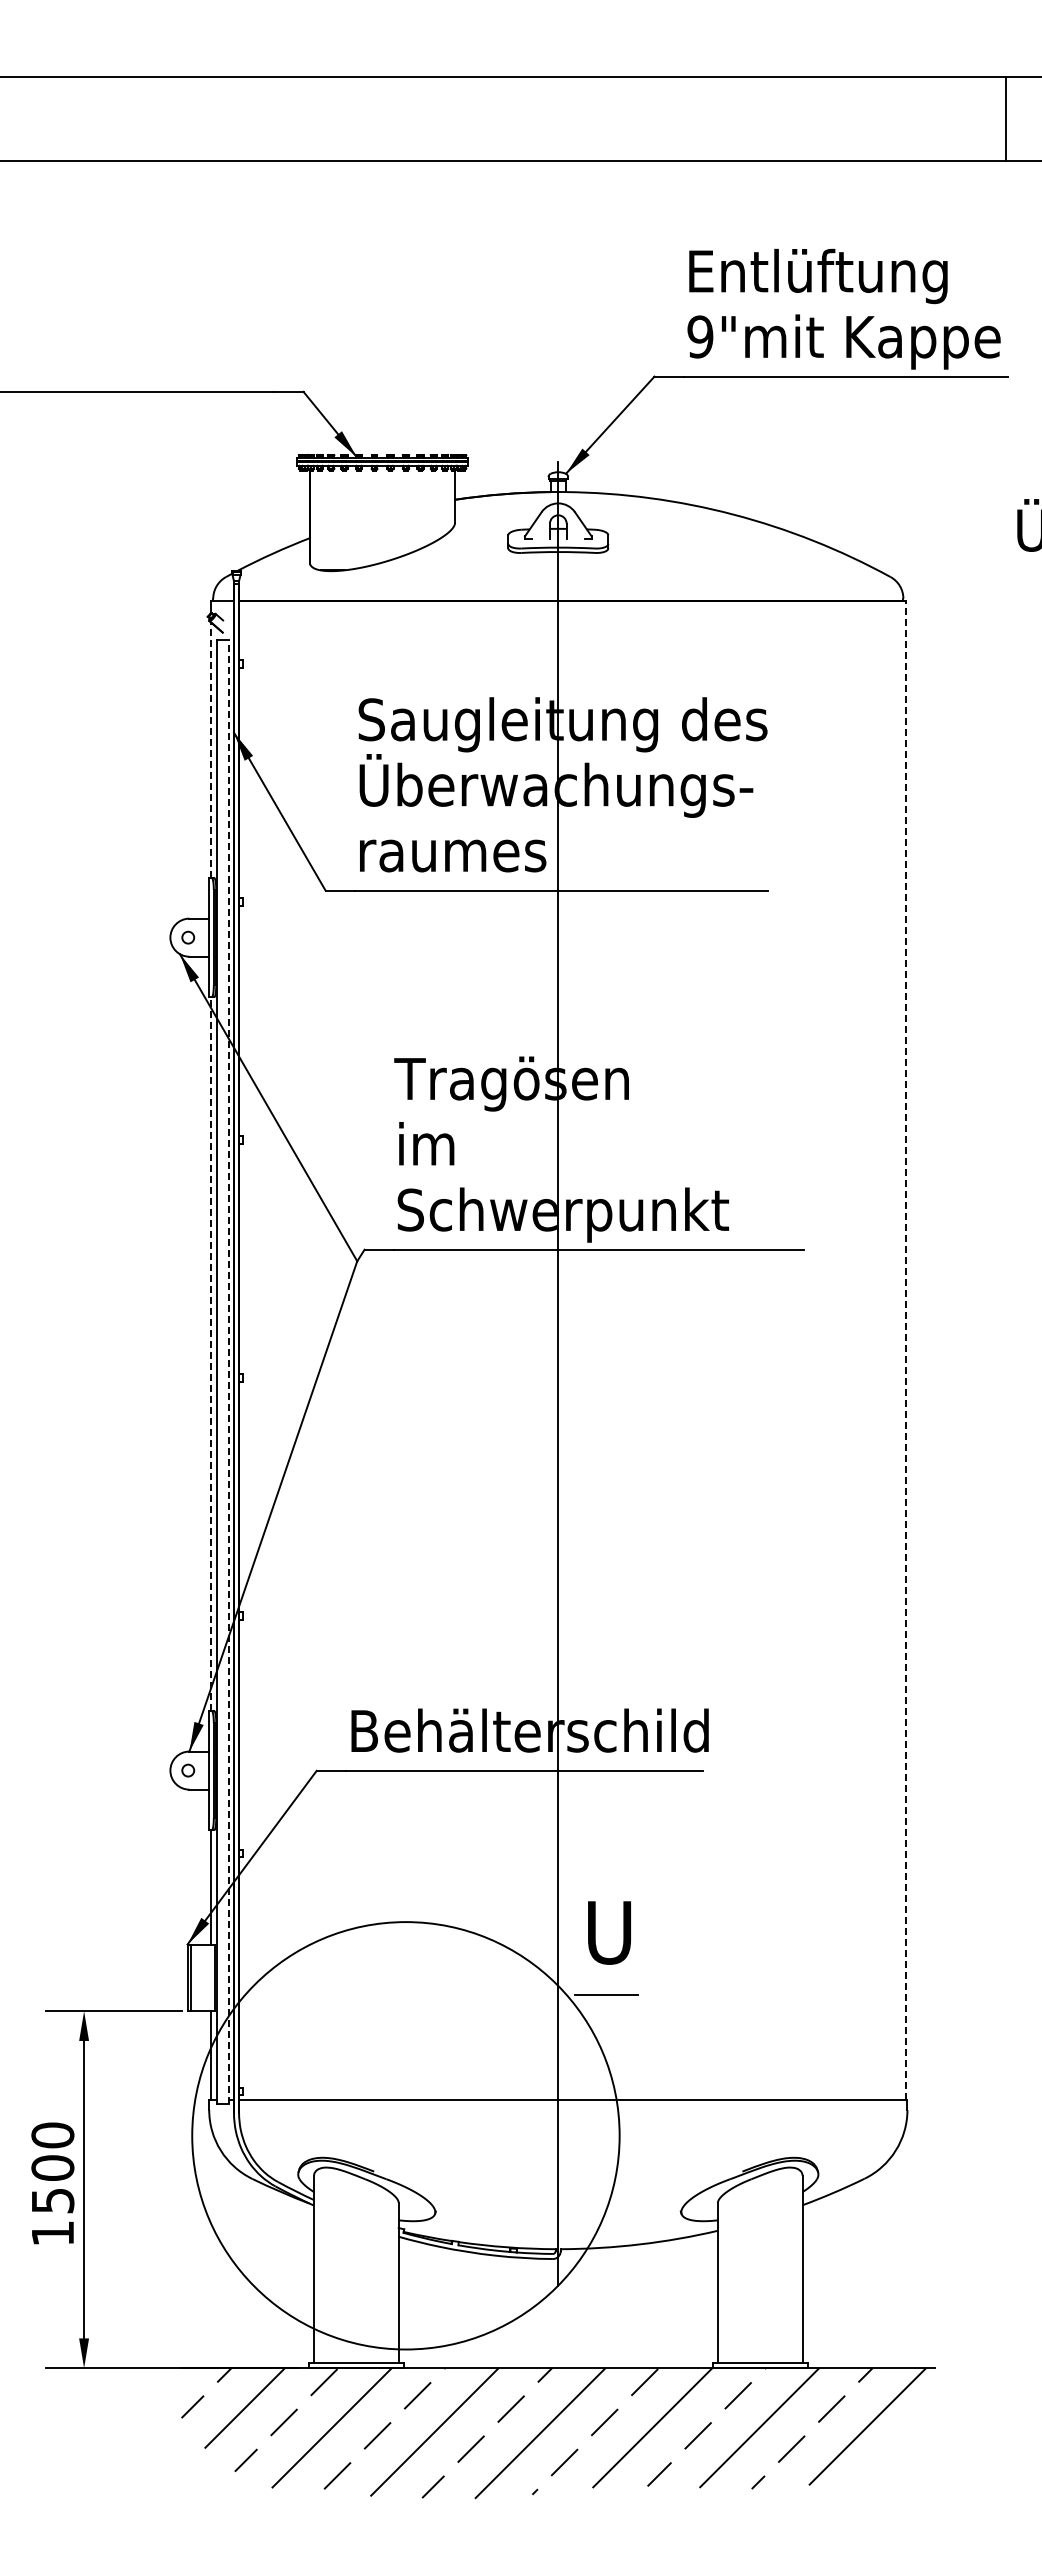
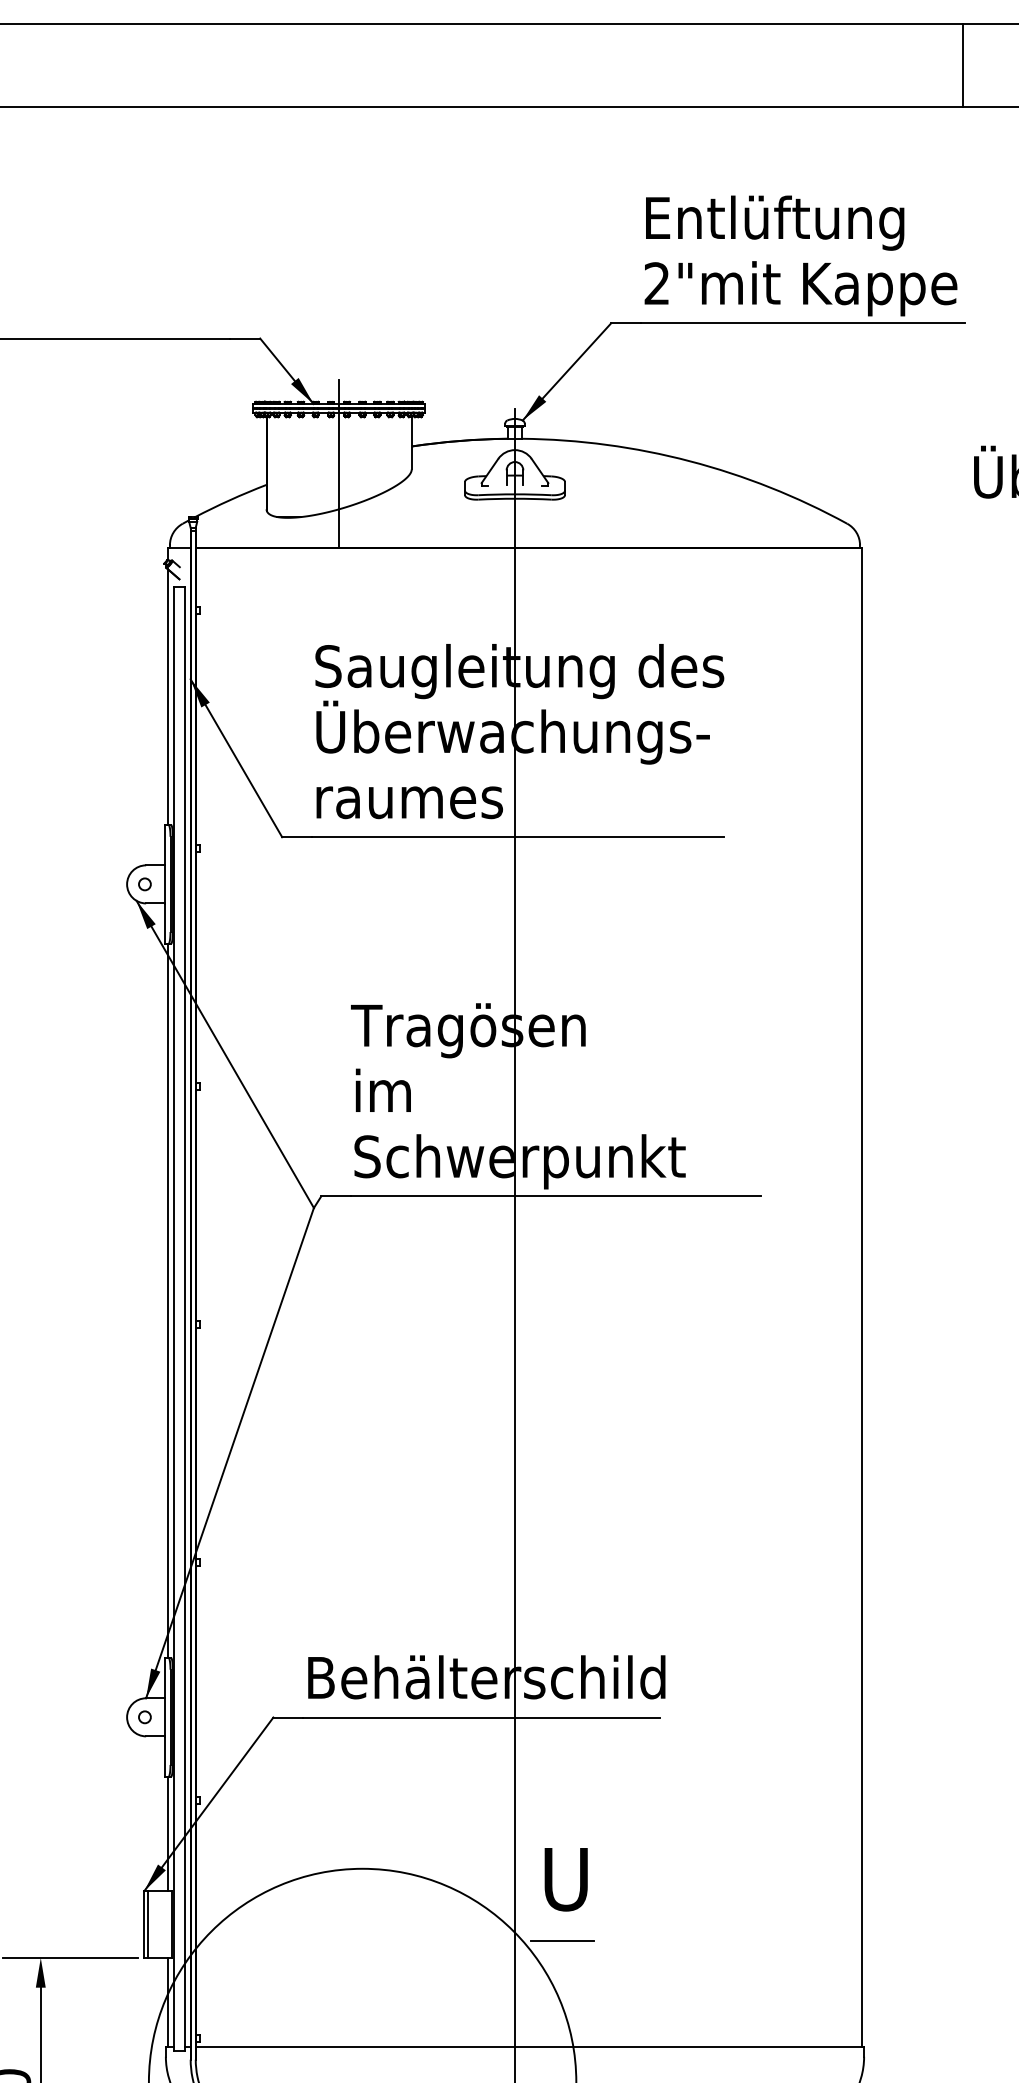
text: (700, 336) -> (657, 283), 9" -> 2"
line: (382, 516) -> (339, 463), added
line: (211, 750) -> (168, 697), dashed -> solid
line: (905, 1350) -> (862, 1297), dashed -> solid
line: (211, 1354) -> (168, 1301), dashed -> solid
line: (228, 1372) -> (185, 1319), dashed -> solid

